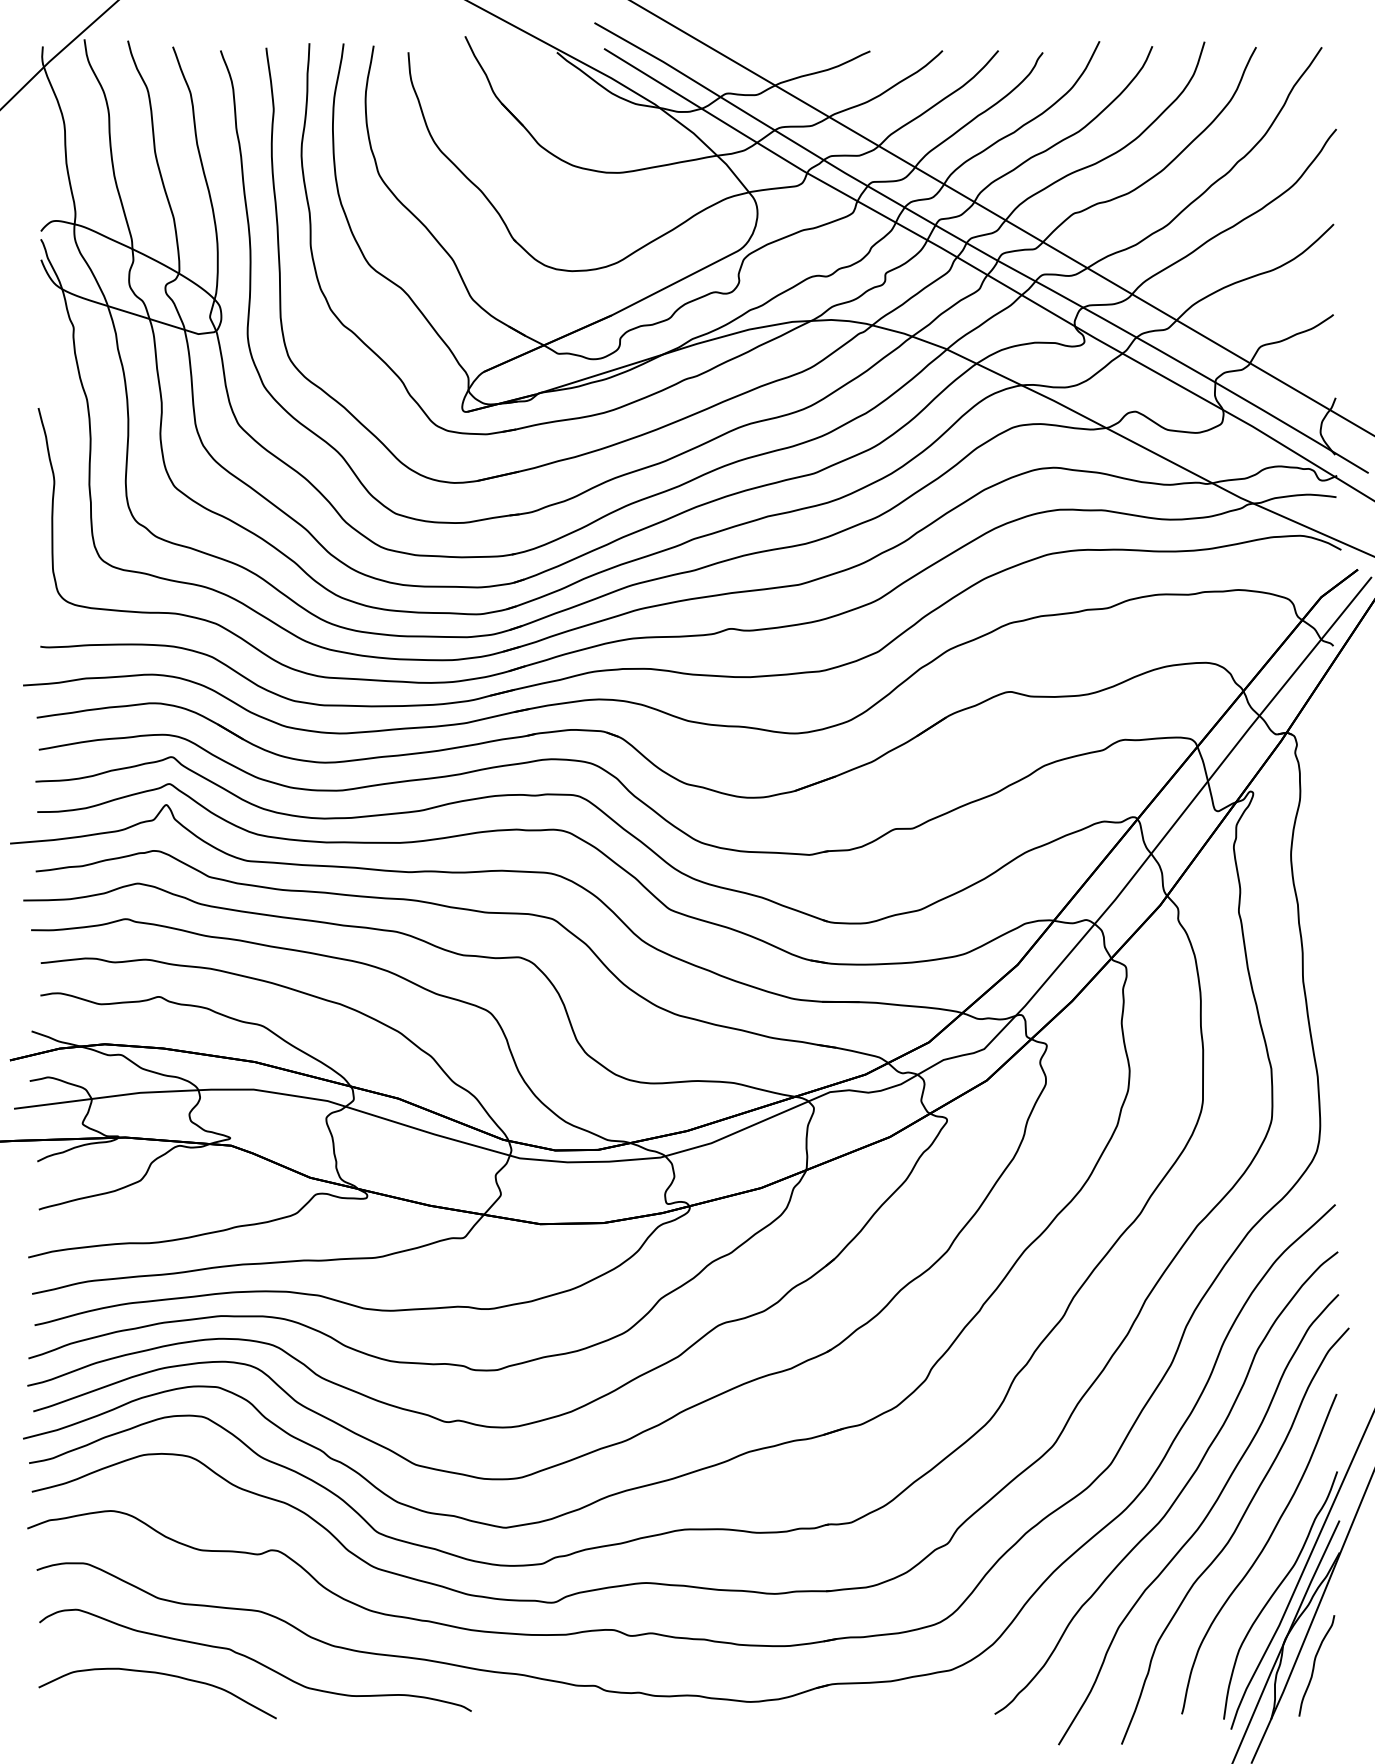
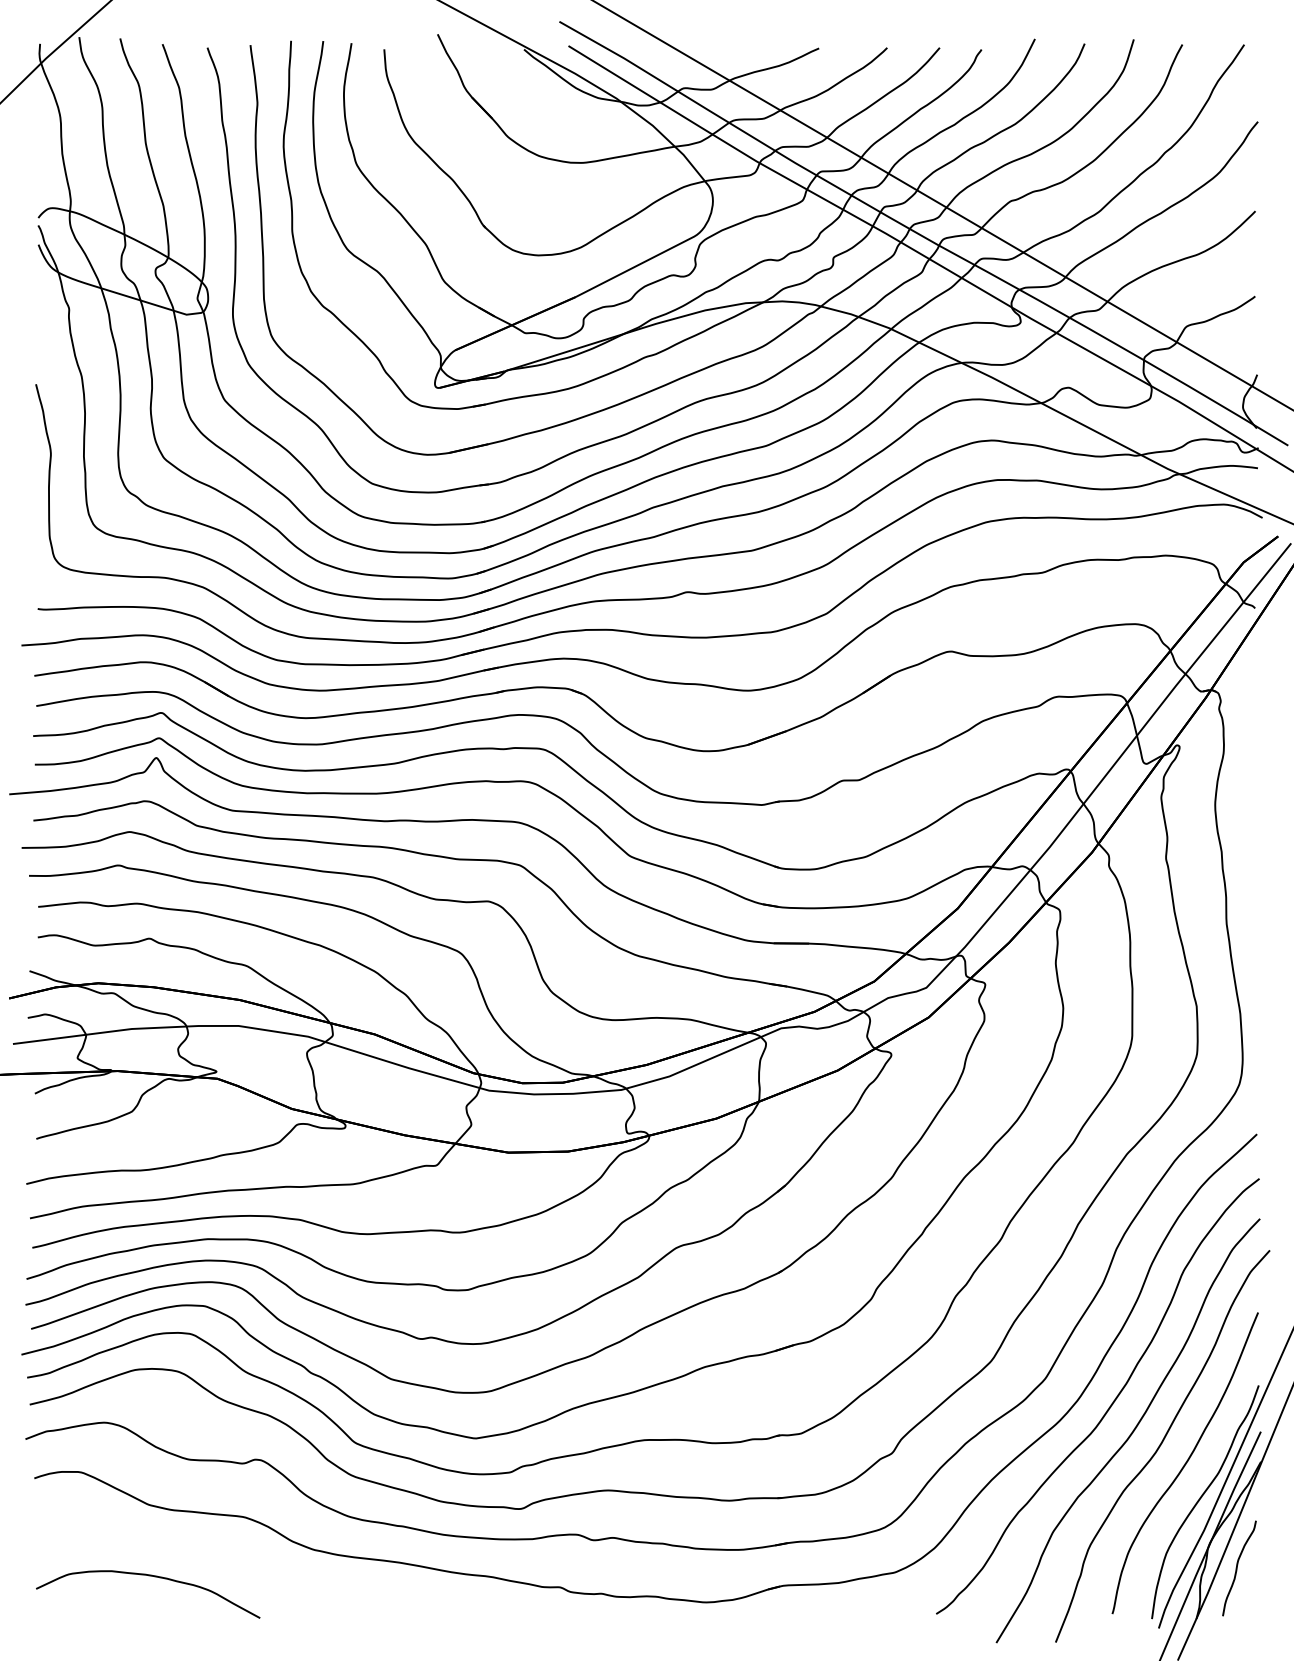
curve: (254, 1659) -> (239, 1562), removed

